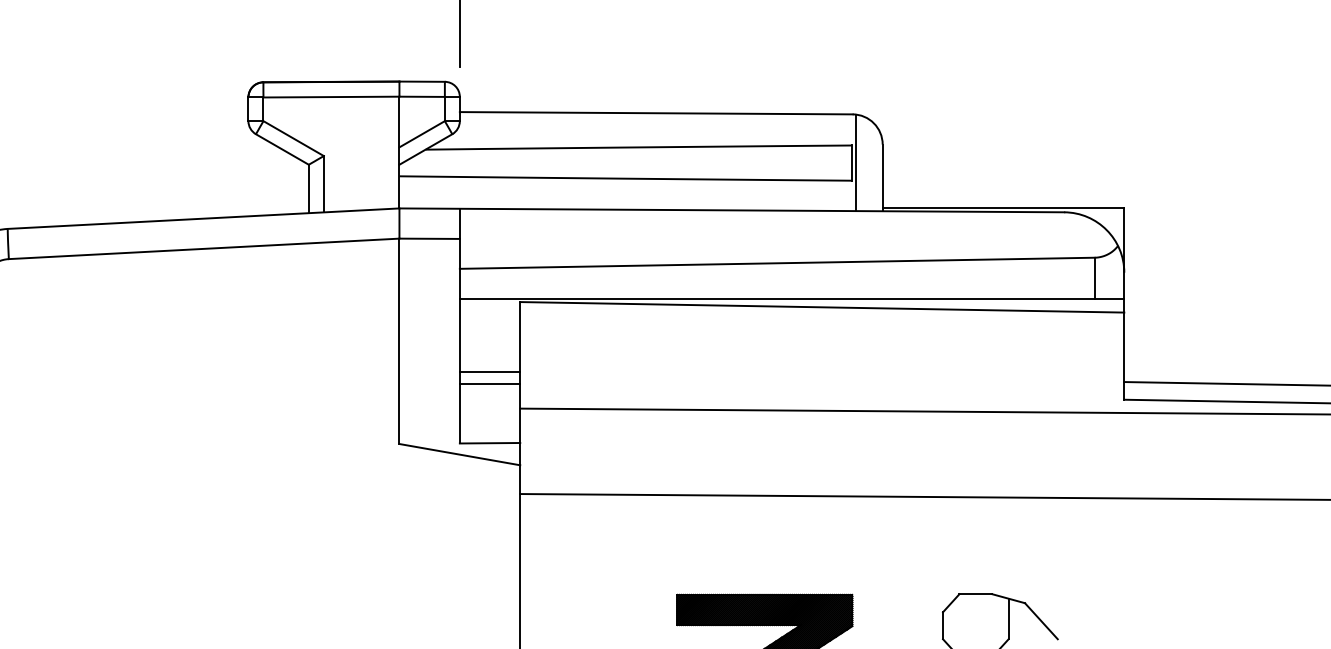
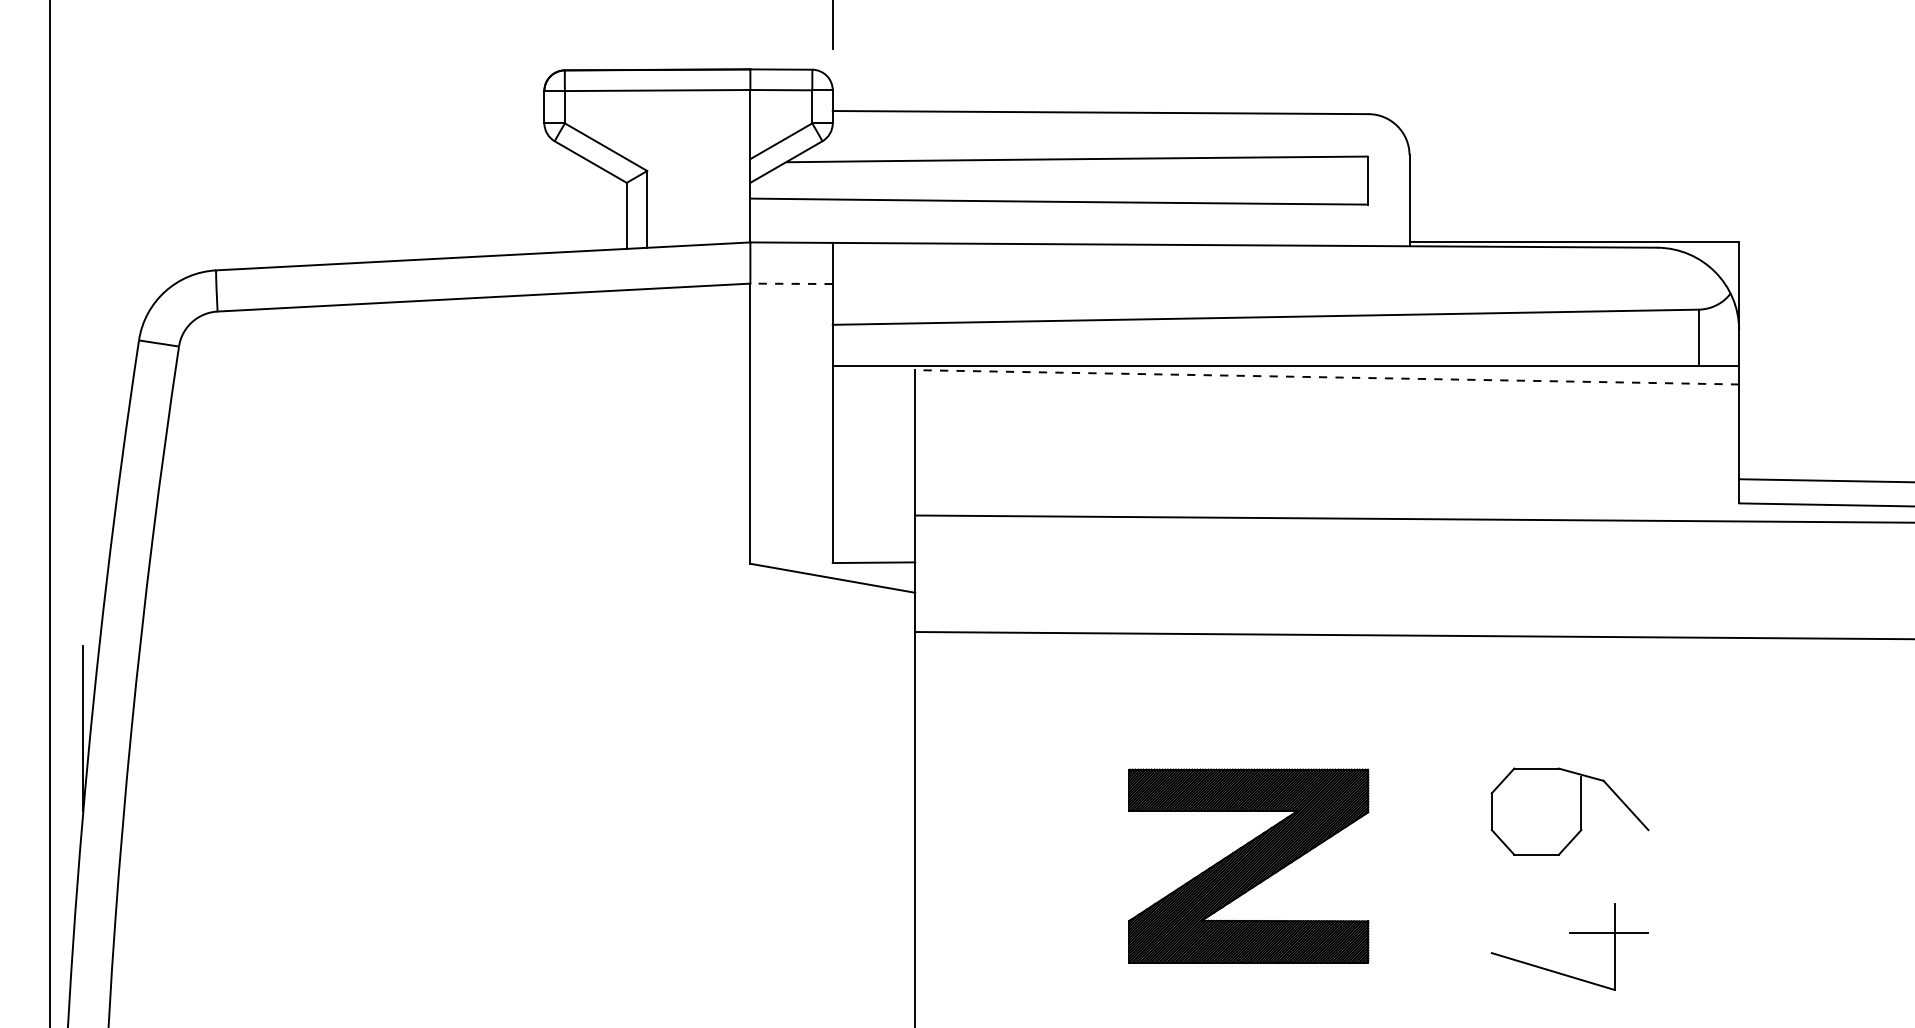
line: (855, 163) -> (1372, 180), removed
line: (429, 238) -> (791, 283), solid -> dashed
line: (821, 307) -> (1326, 377), solid -> dashed
line: (489, 371) -> (873, 464), removed
line: (489, 383) -> (873, 481), removed

